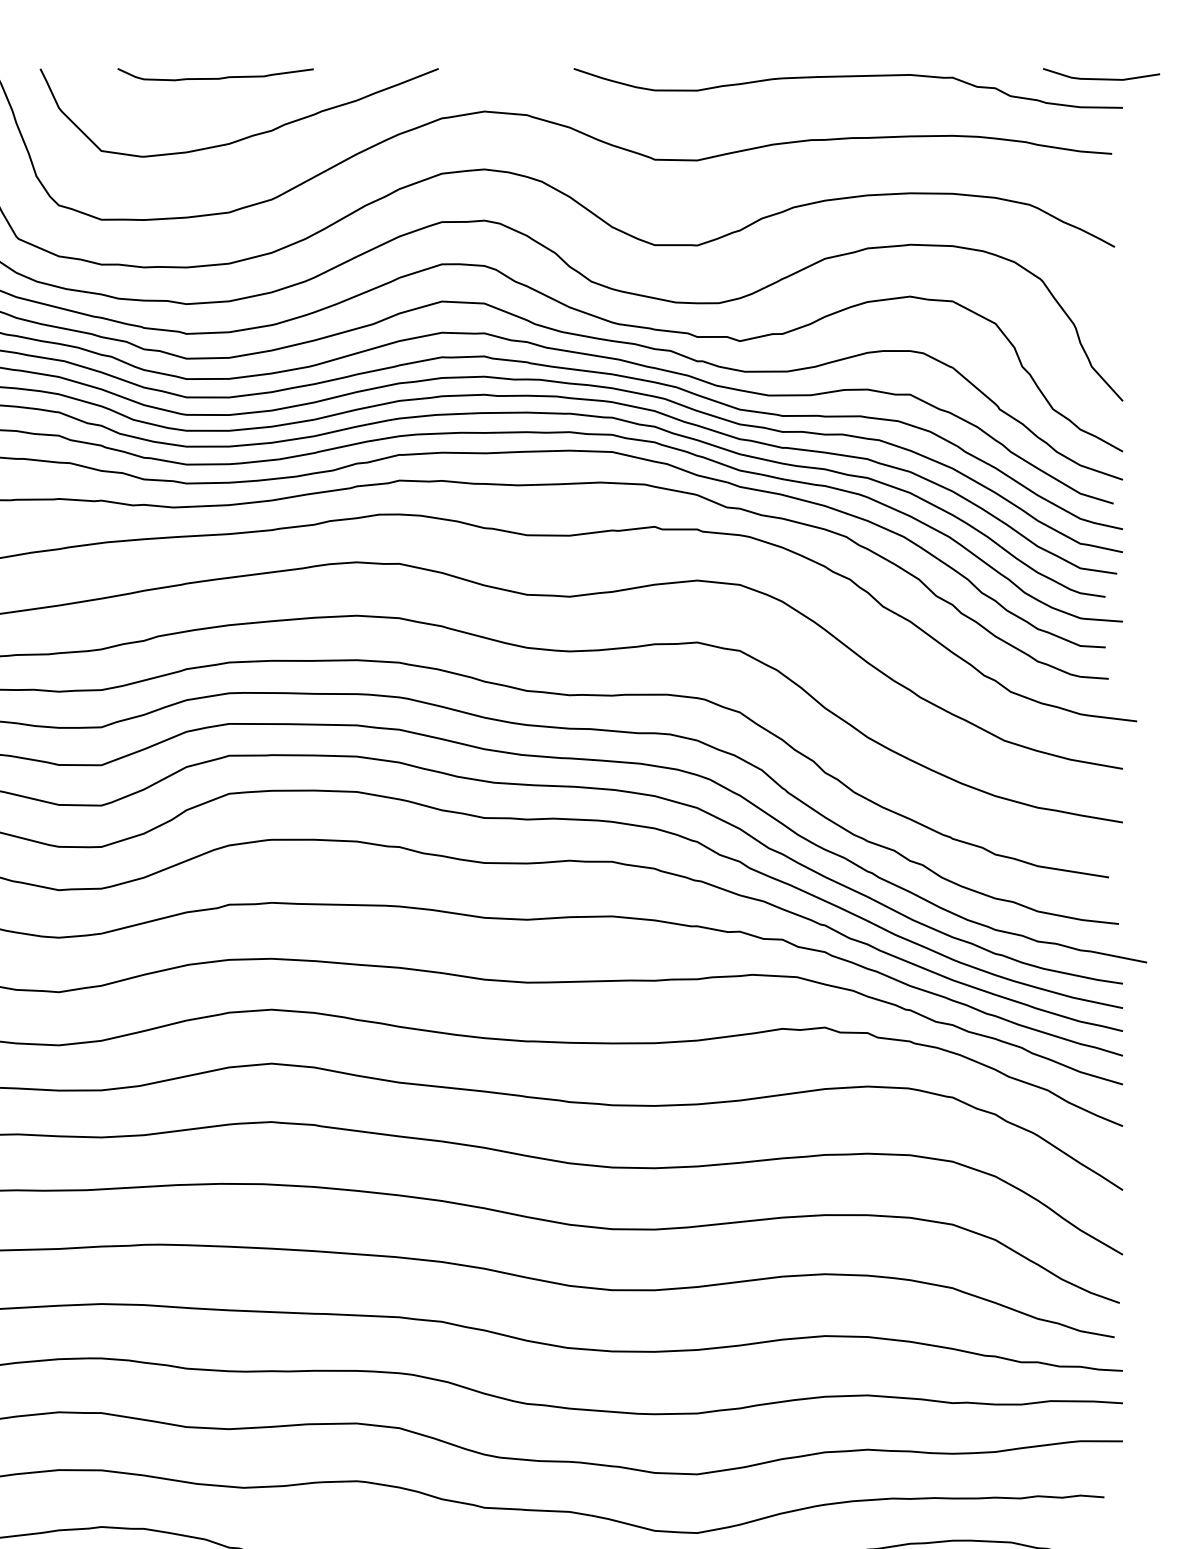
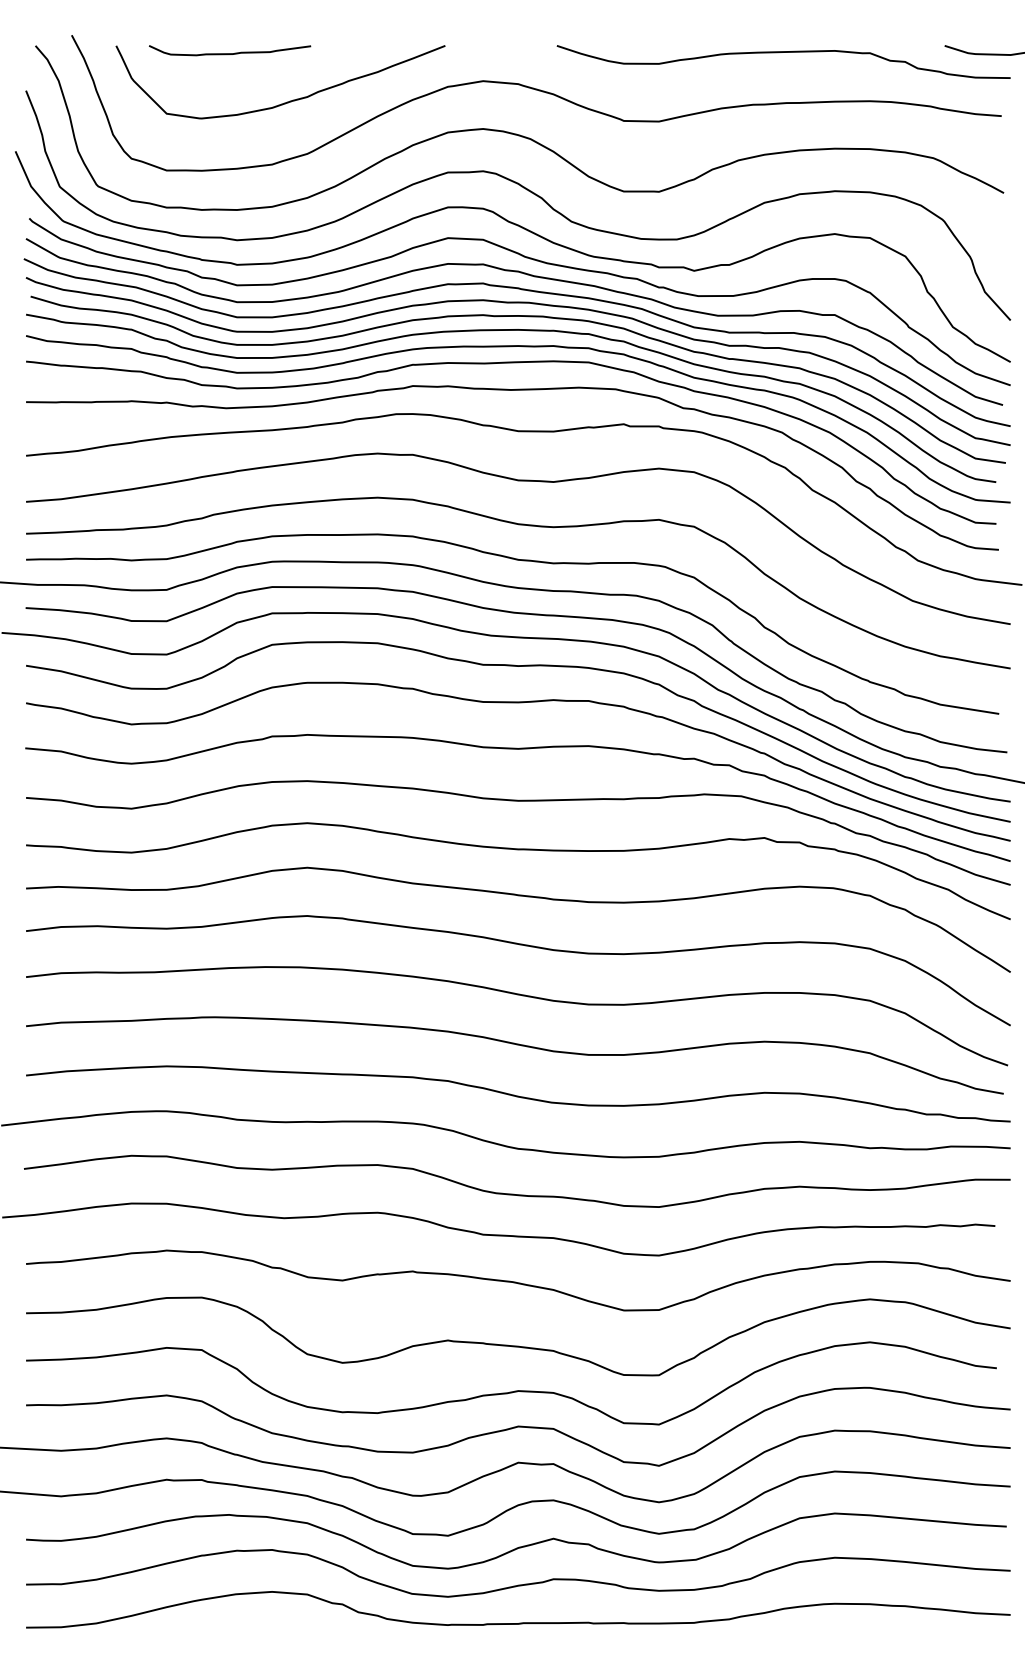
curve: (216, 78) -> (230, 53), moved

